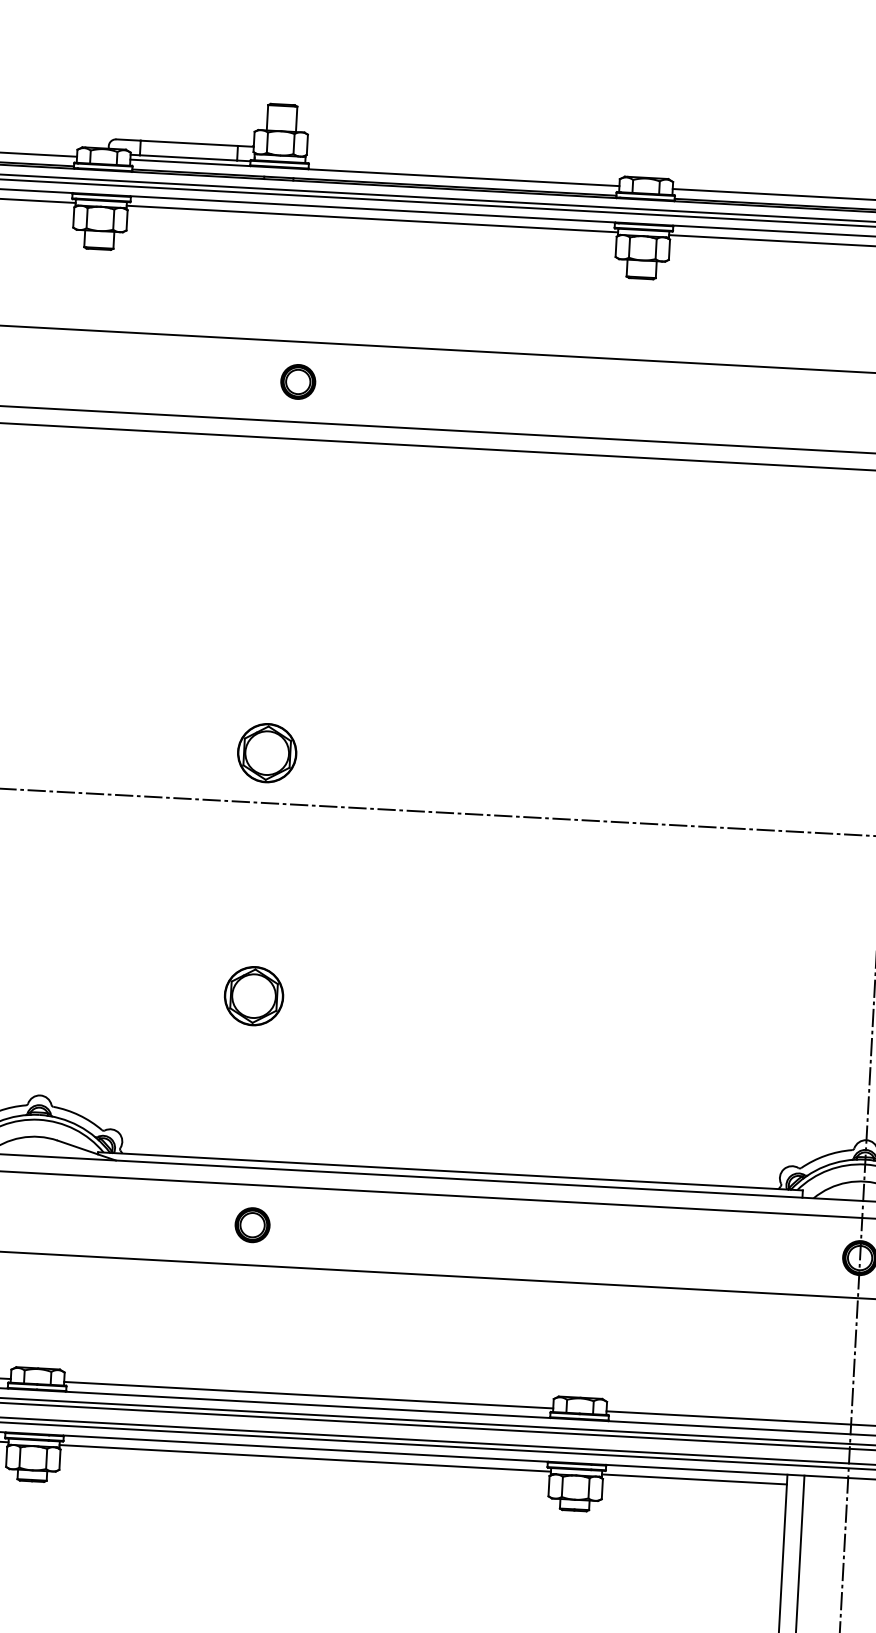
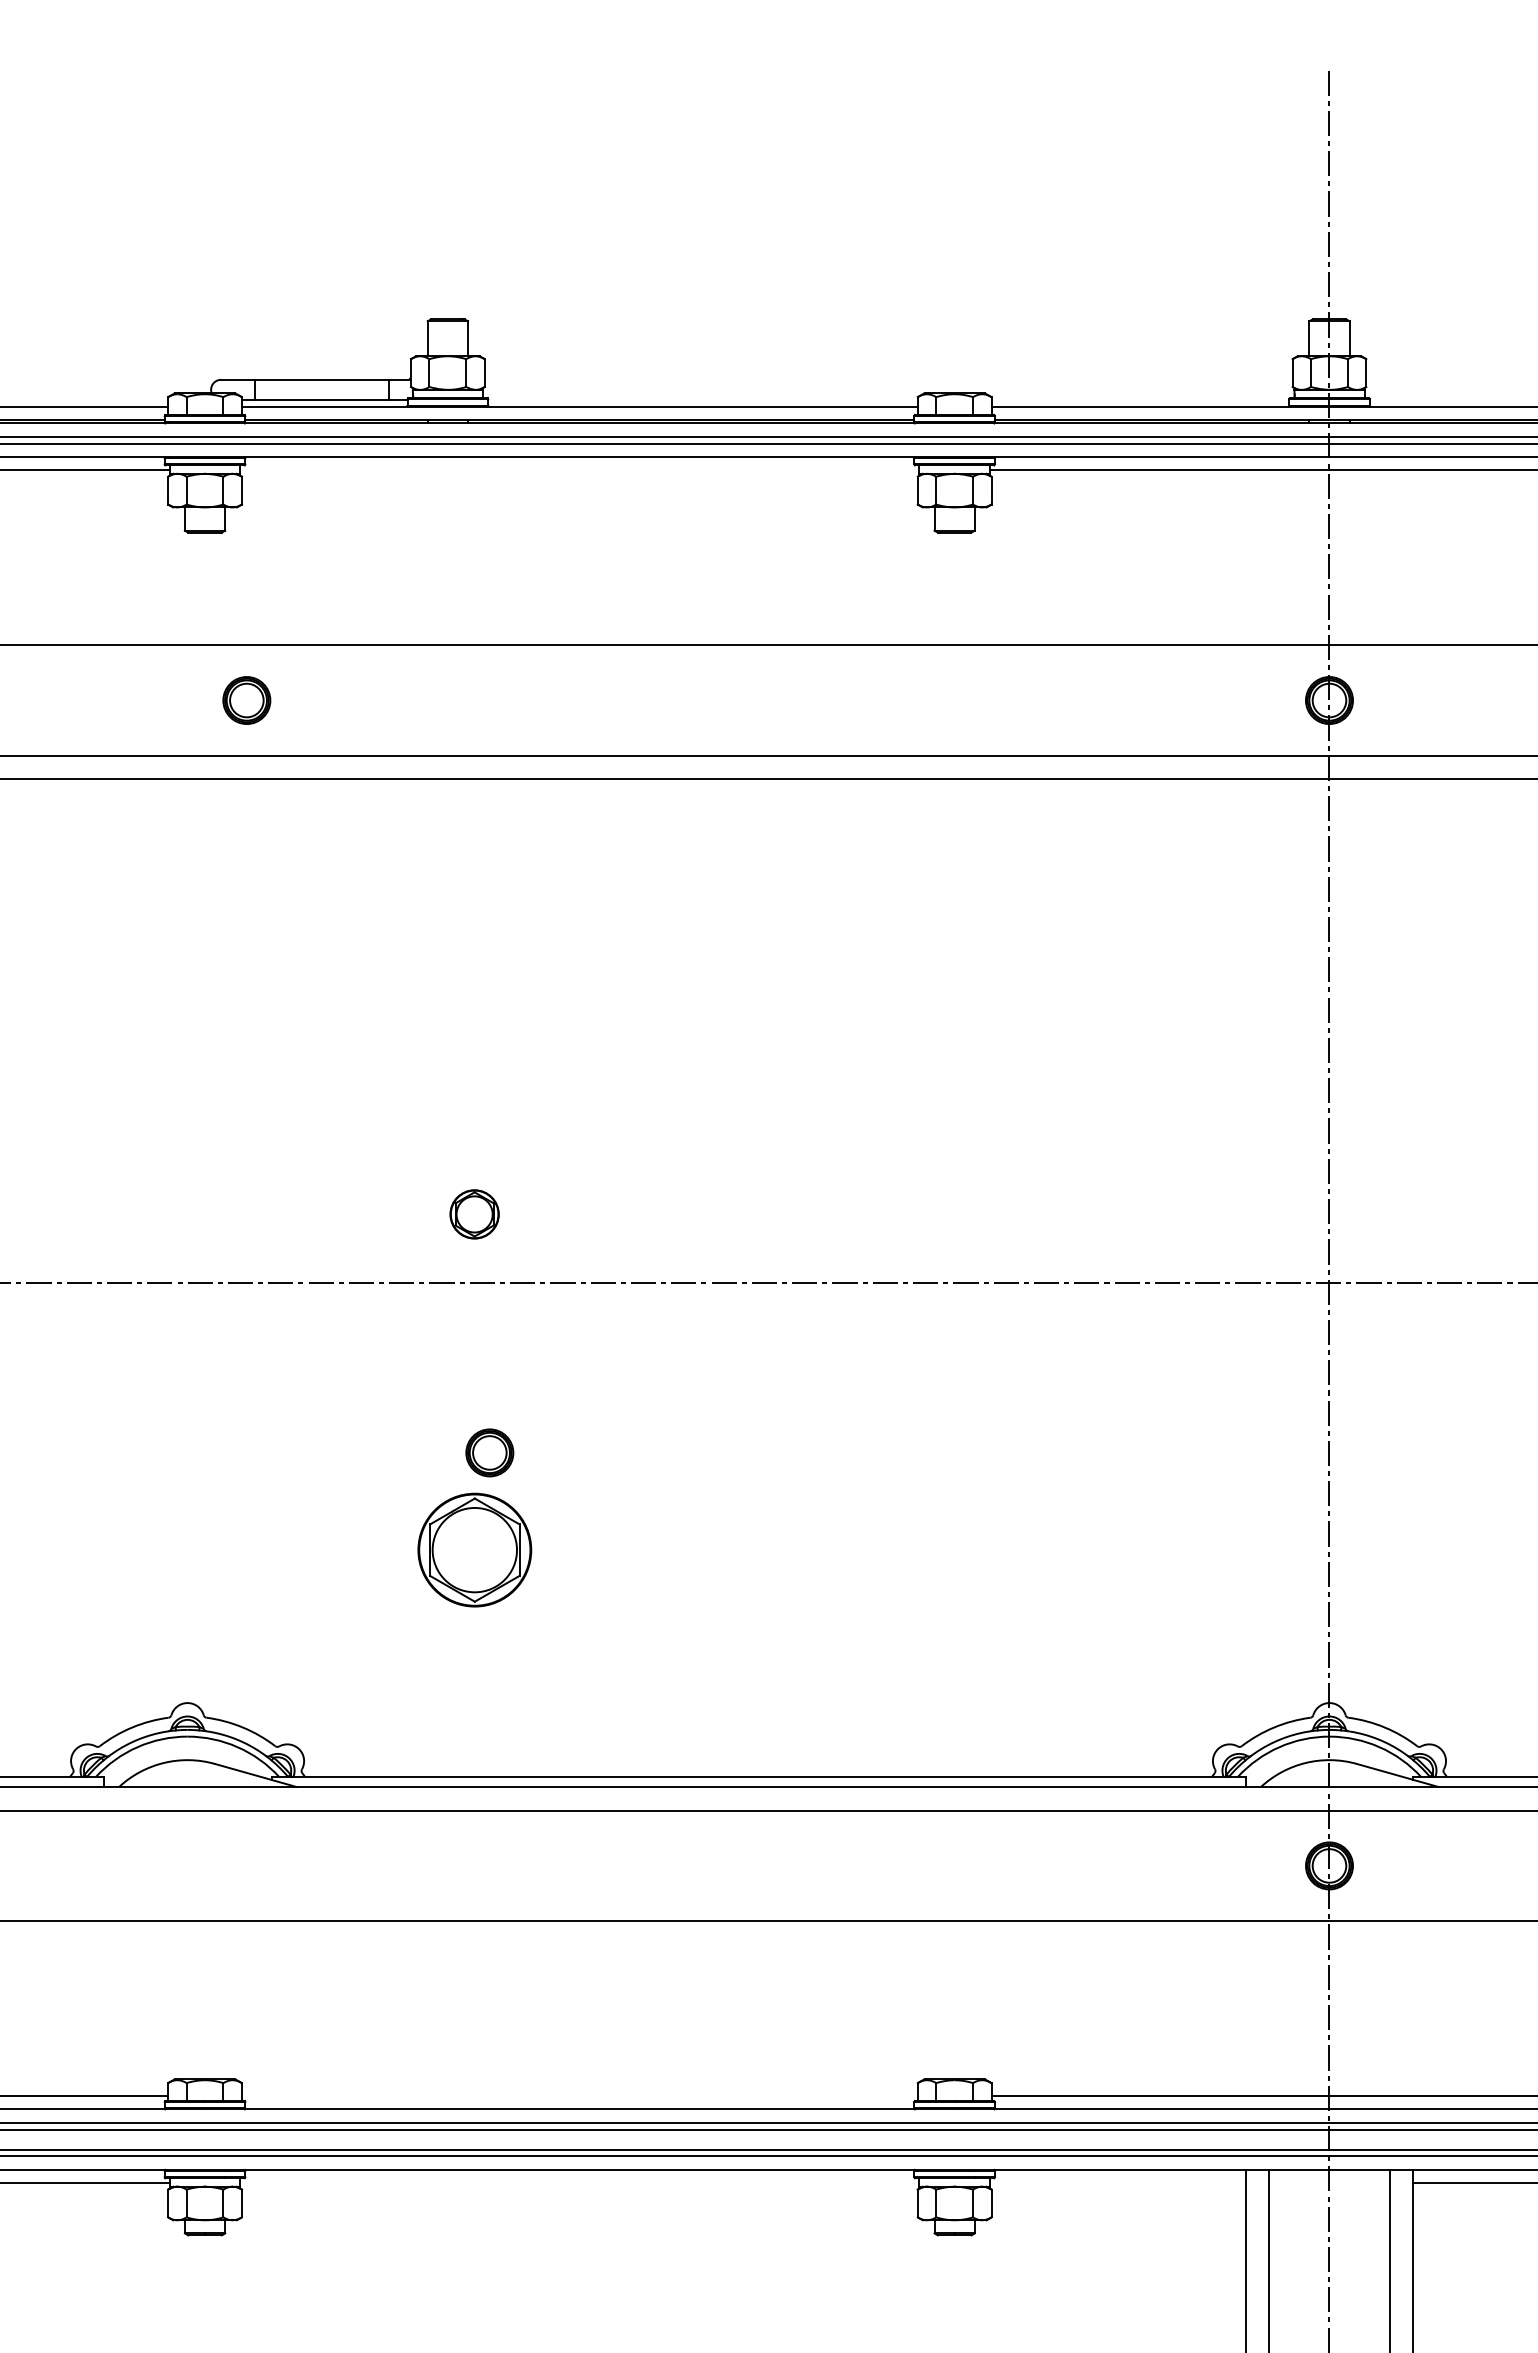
line: (372, 219) -> (579, 470), removed
part: (298, 381) -> (246, 700), moved
part: (267, 753) -> (474, 1214), size x0.6
part: (253, 996) -> (474, 1550), size x1.4
part: (252, 1224) -> (489, 1452), moved
line: (308, 1395) -> (579, 2096), removed
line: (305, 1458) -> (579, 2183), removed
line: (694, 1479) -> (1117, 2183), removed

